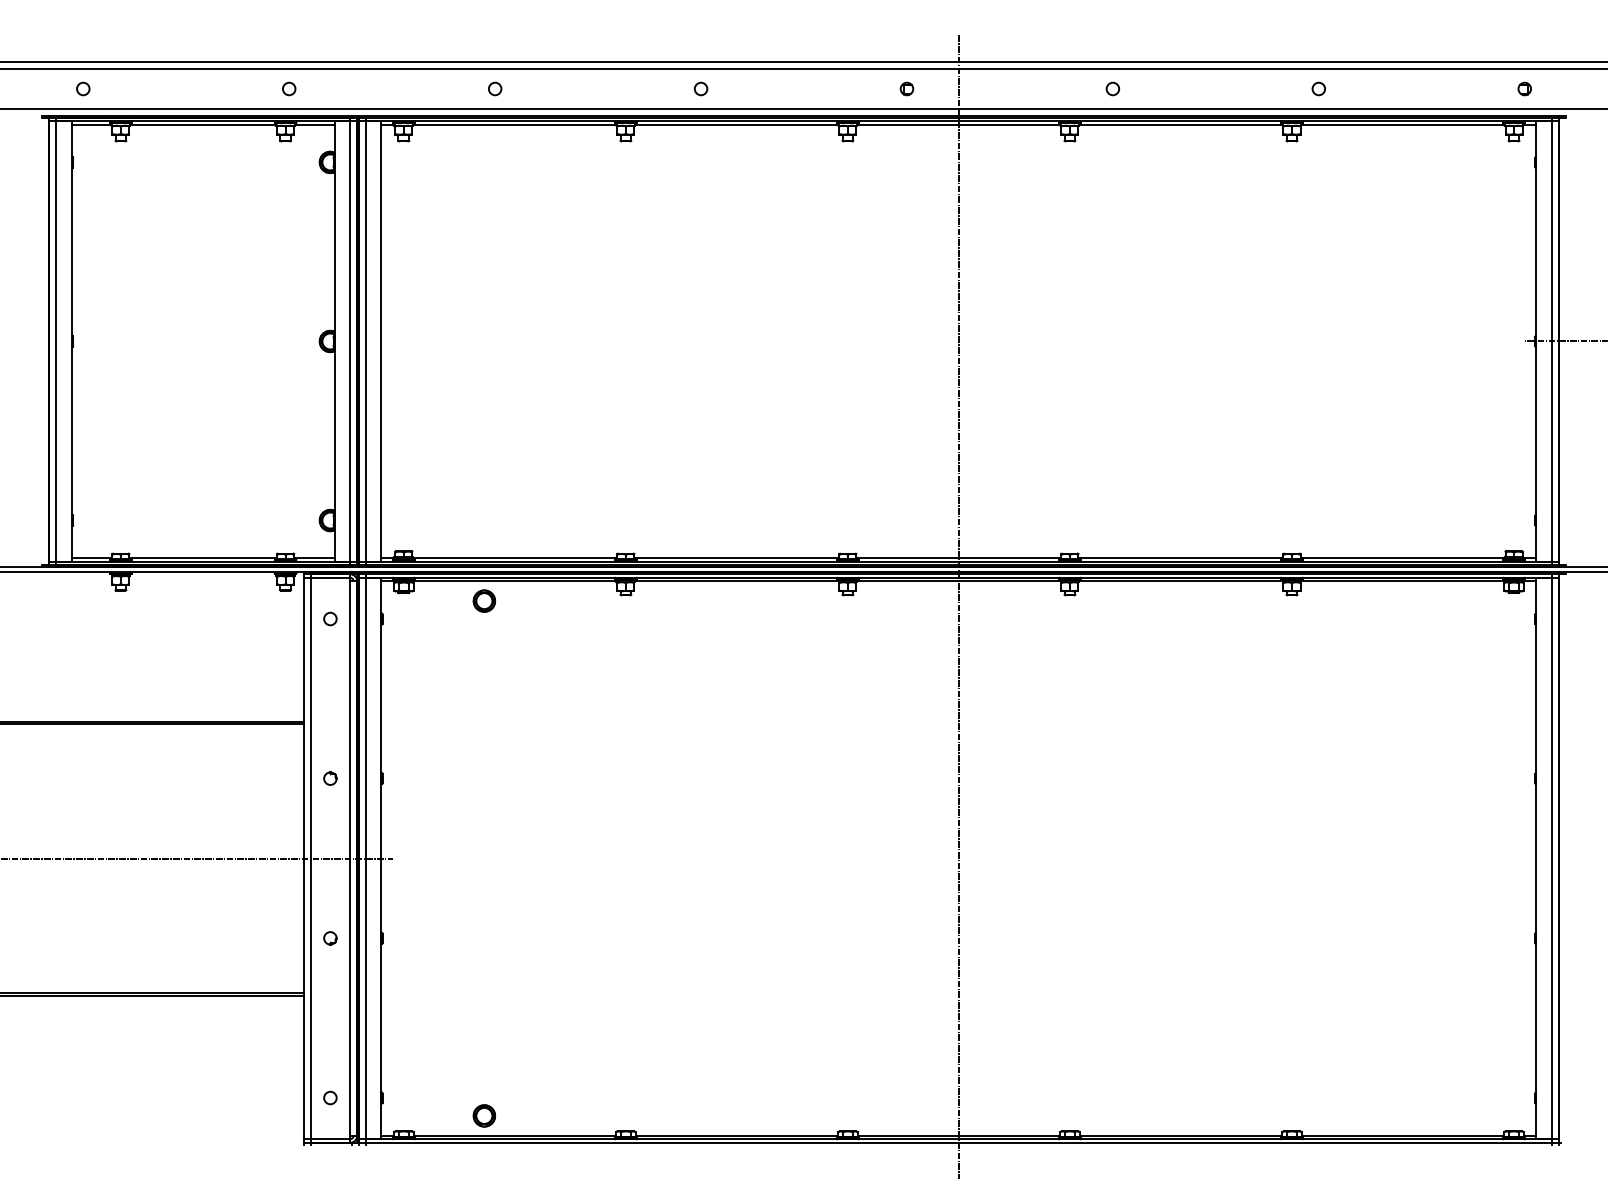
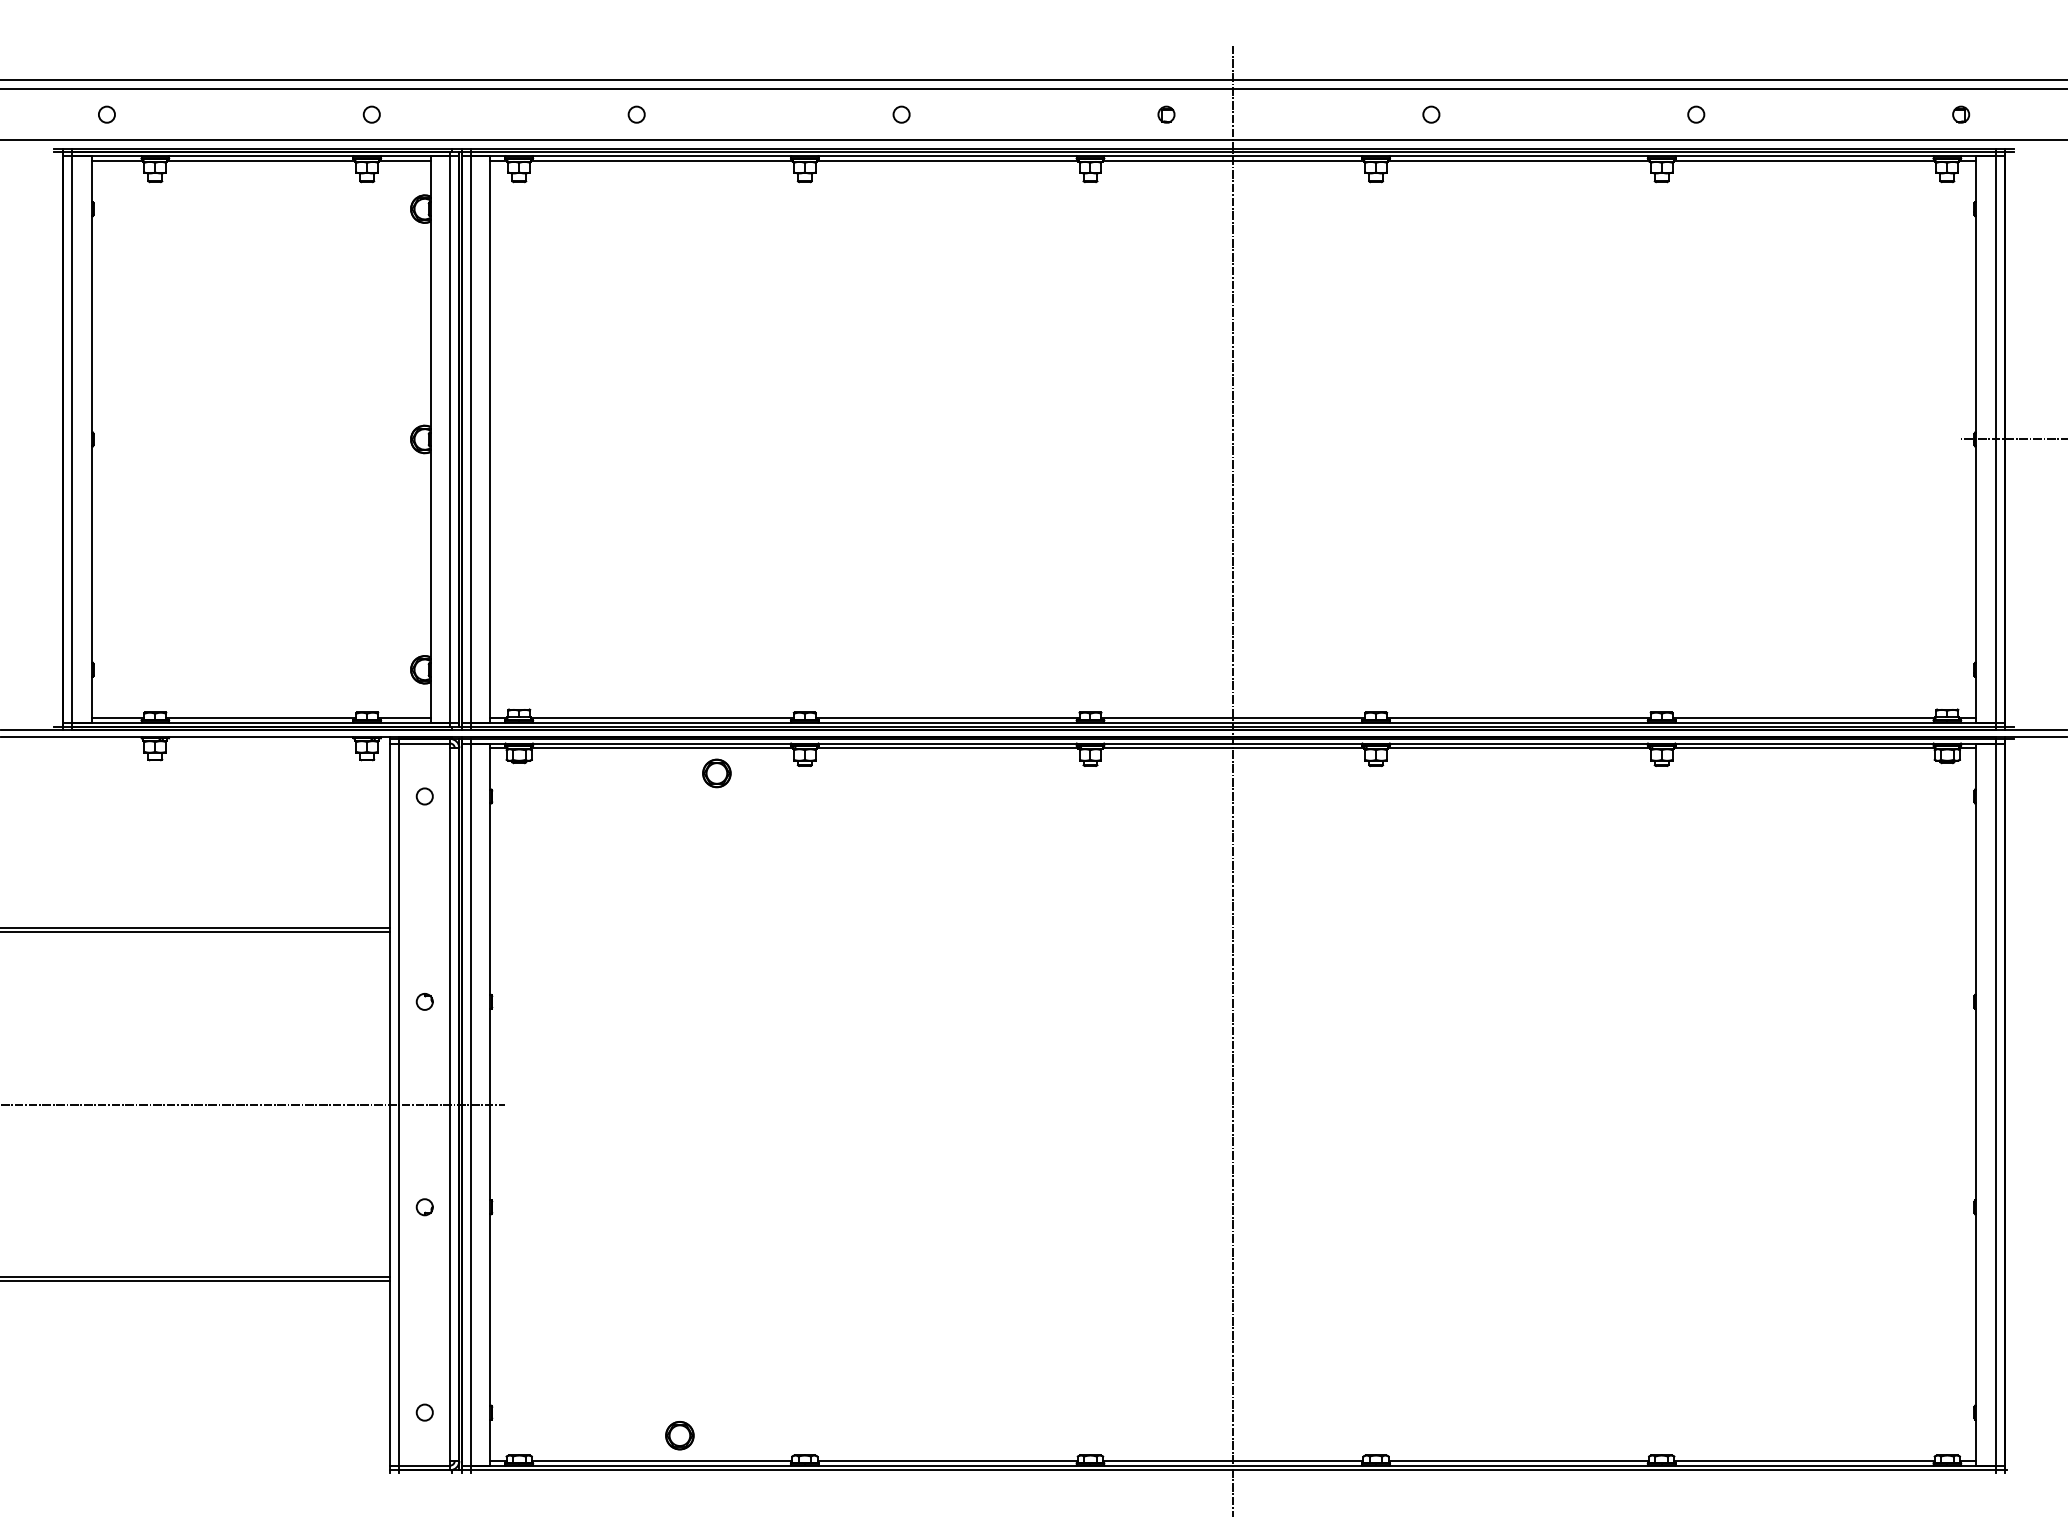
part: (484, 601) -> (716, 773), moved
part: (484, 1115) -> (679, 1435), moved

